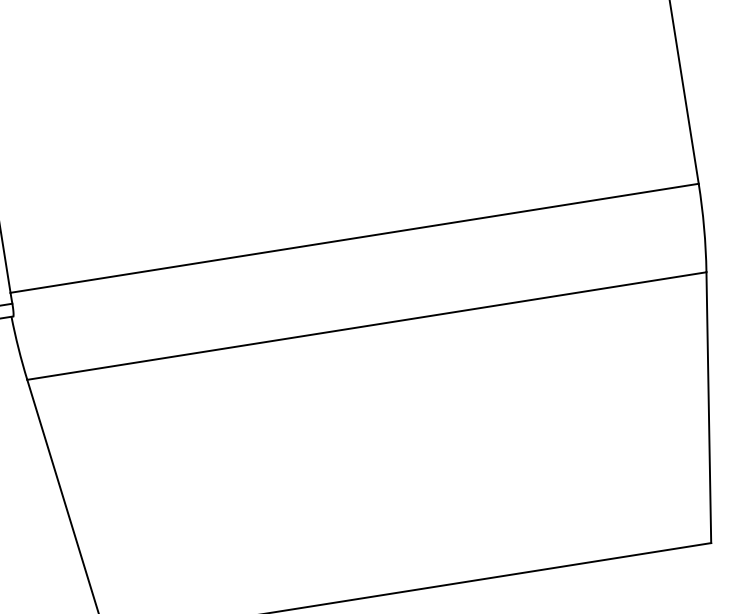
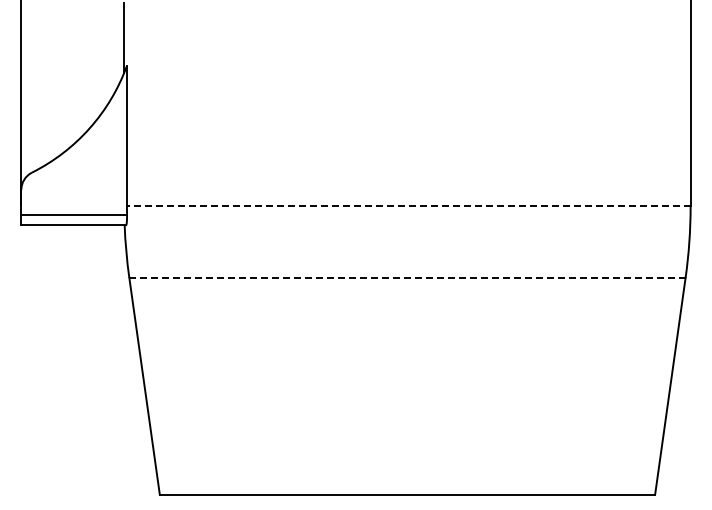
line: (354, 238) -> (408, 206), solid -> dashed
line: (365, 325) -> (406, 277), solid -> dashed

